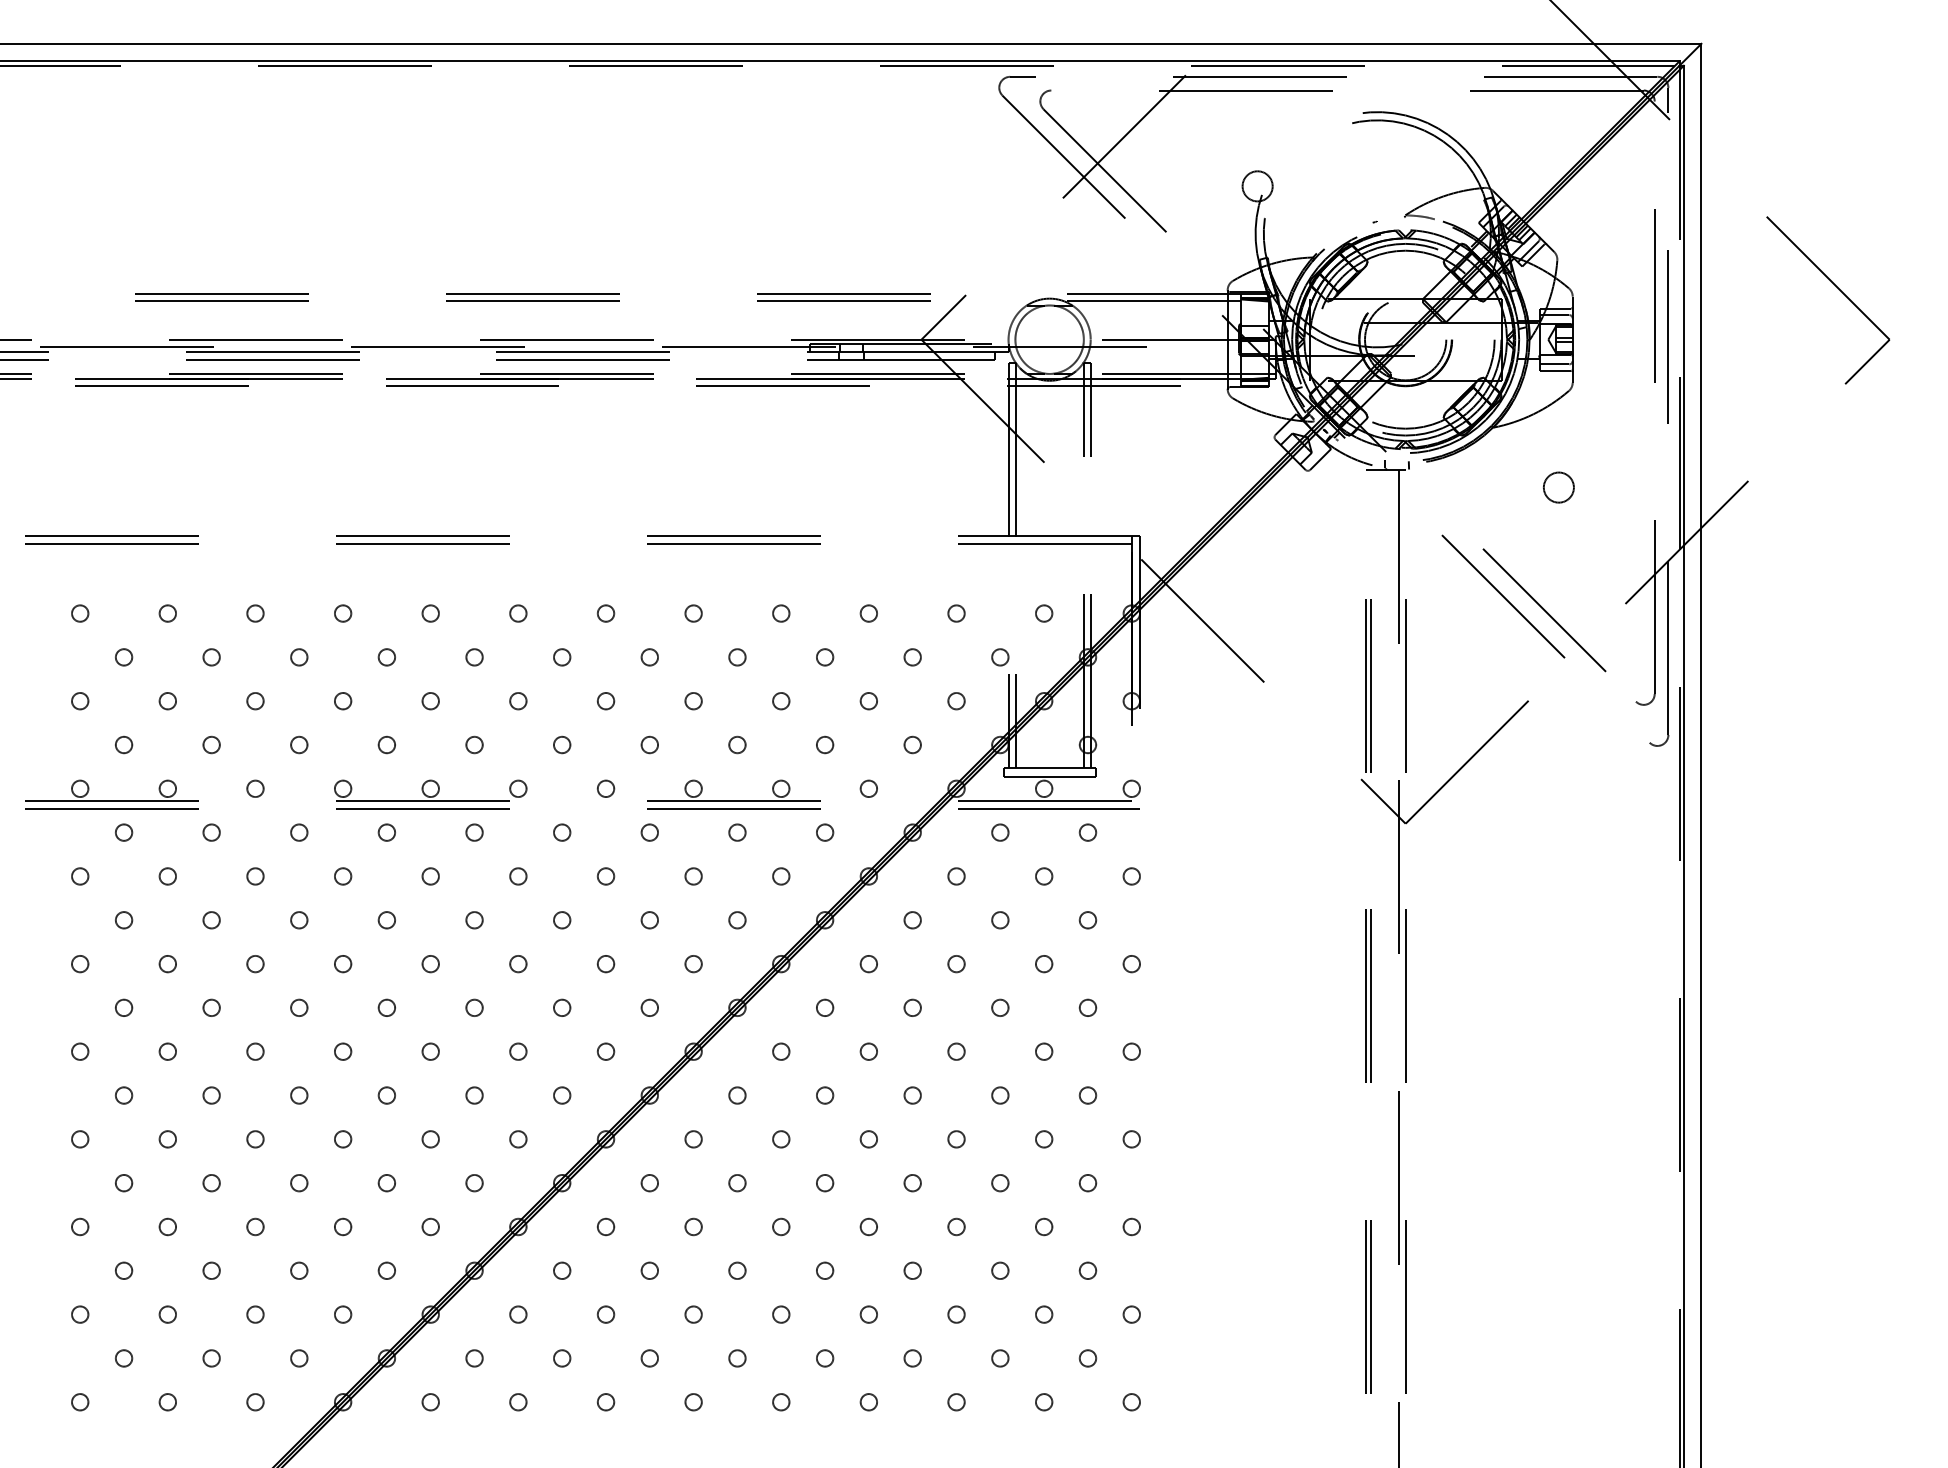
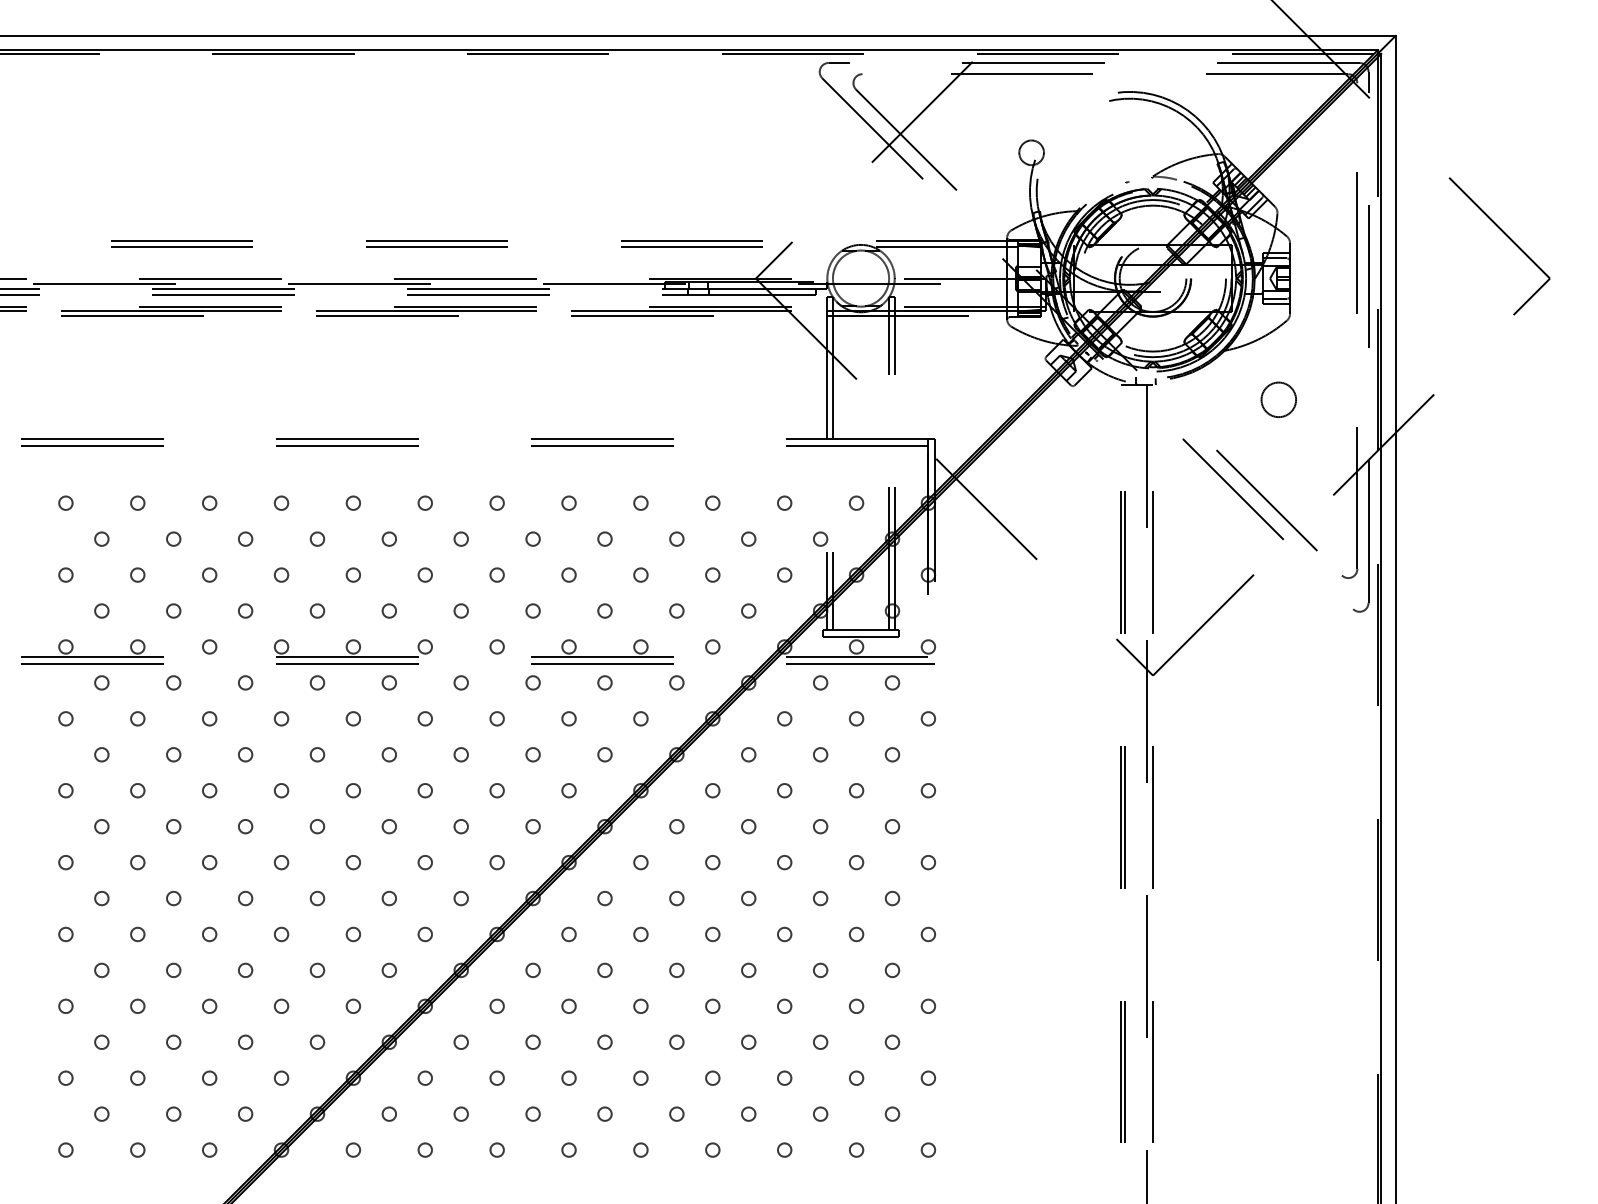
circle: (1558, 487) -> (1278, 399), size x1.4

